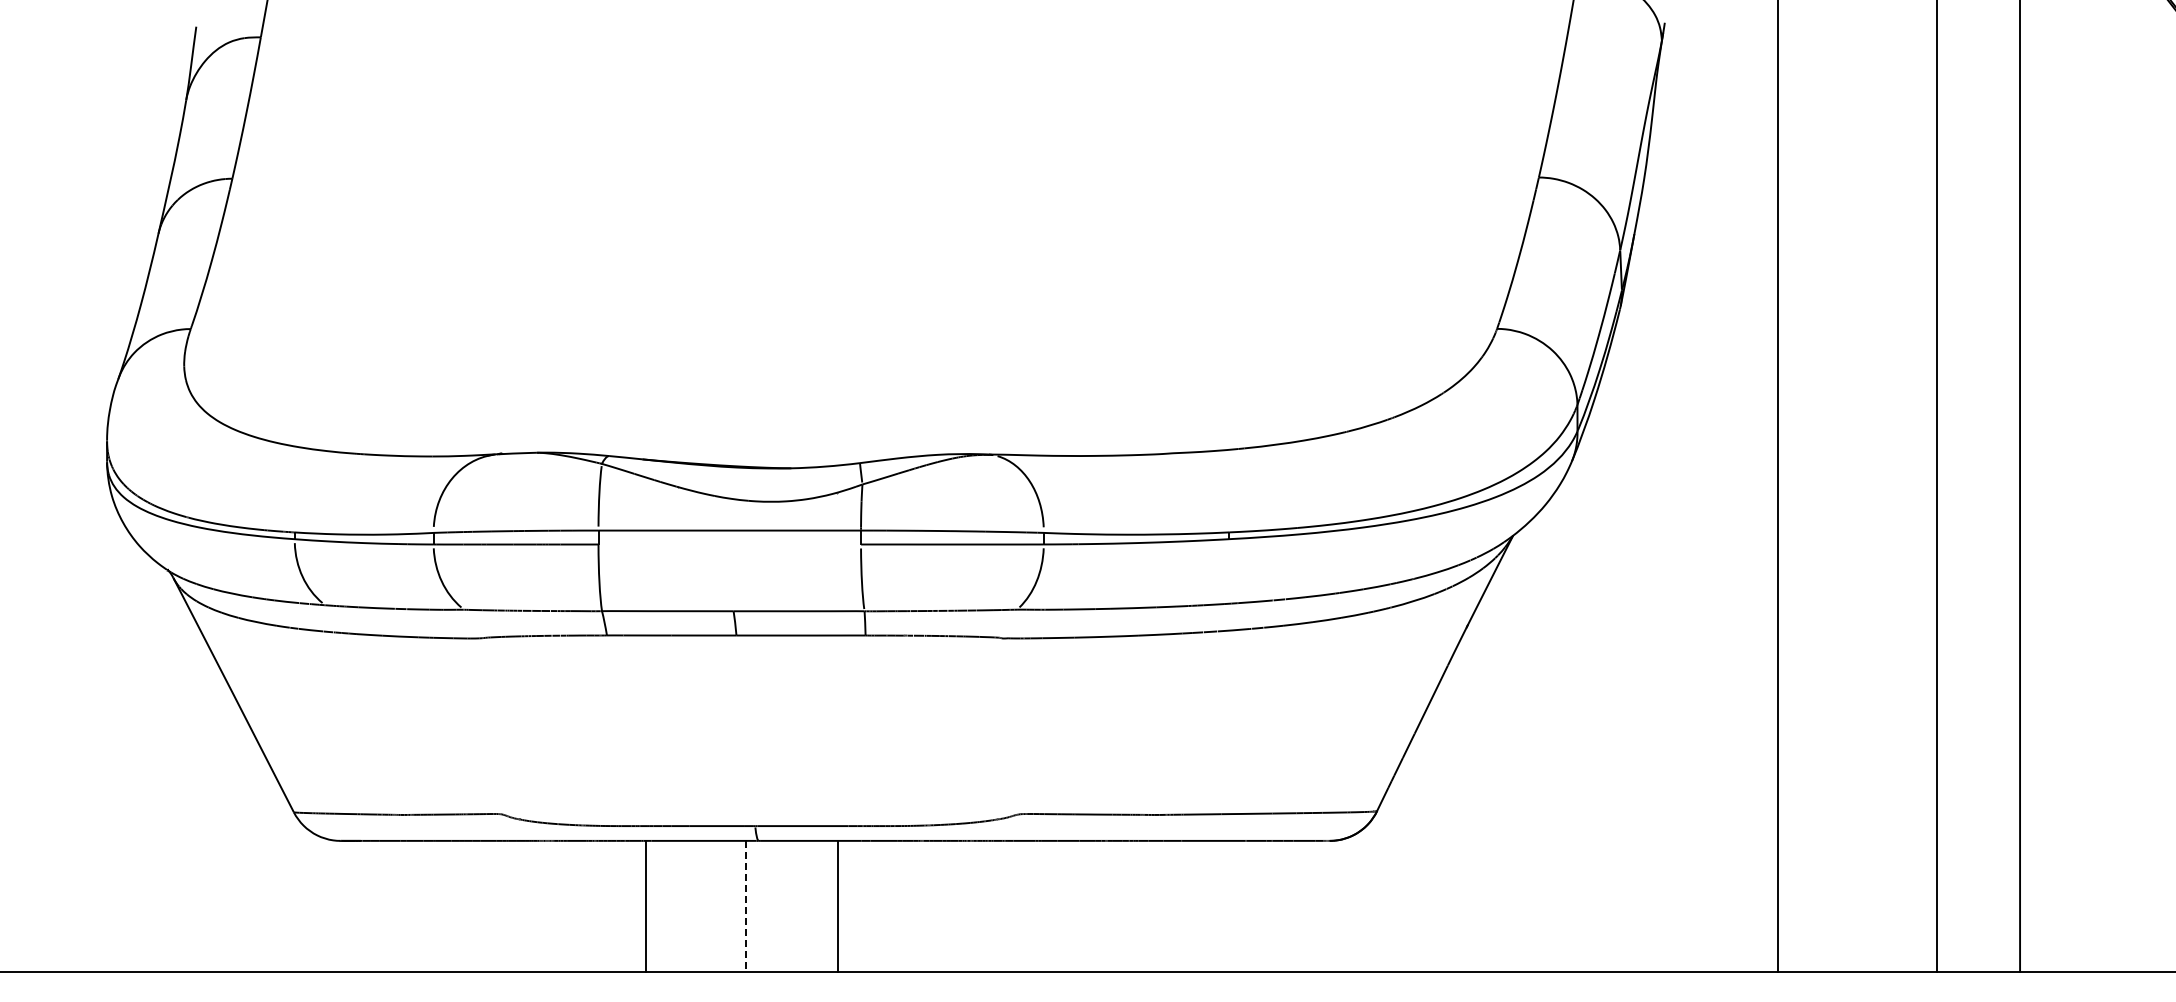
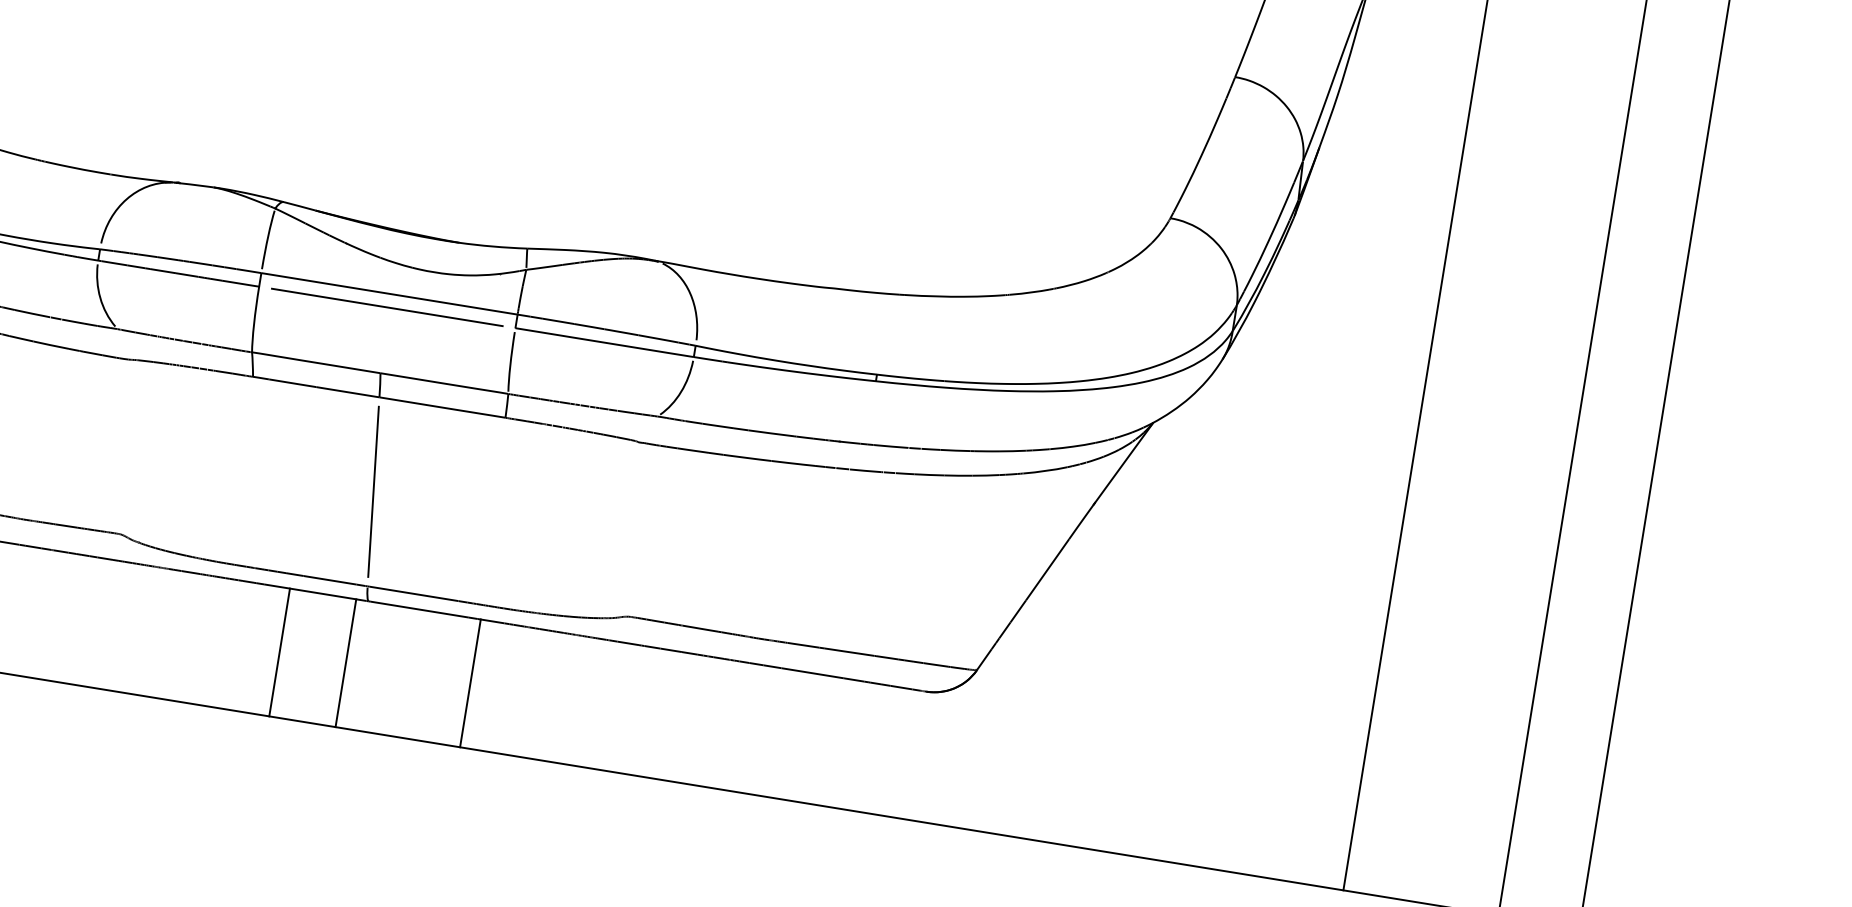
line: (729, 543) -> (387, 306), added
line: (745, 730) -> (373, 491), added
line: (646, 905) -> (280, 651), moved
line: (837, 905) -> (470, 682), moved
line: (745, 906) -> (345, 663), dashed -> solid

